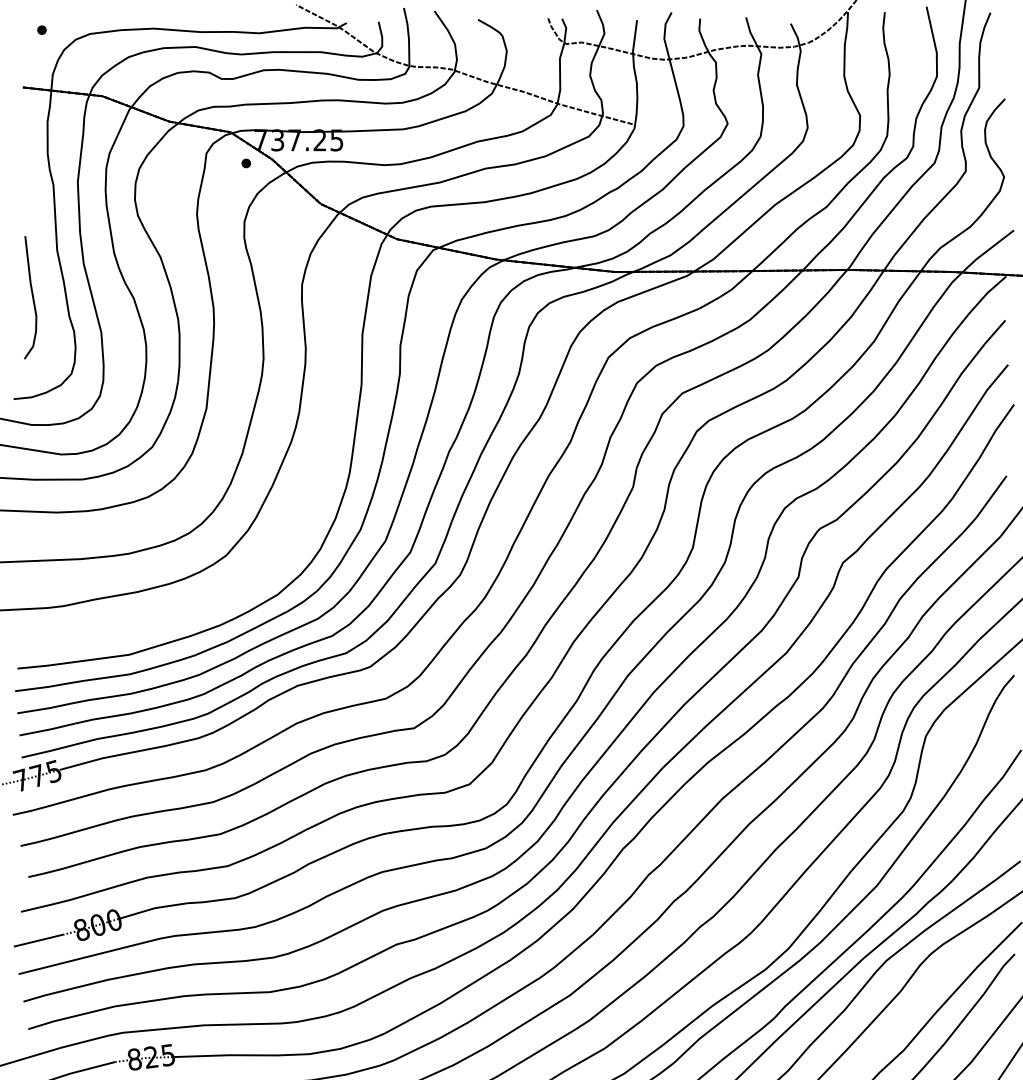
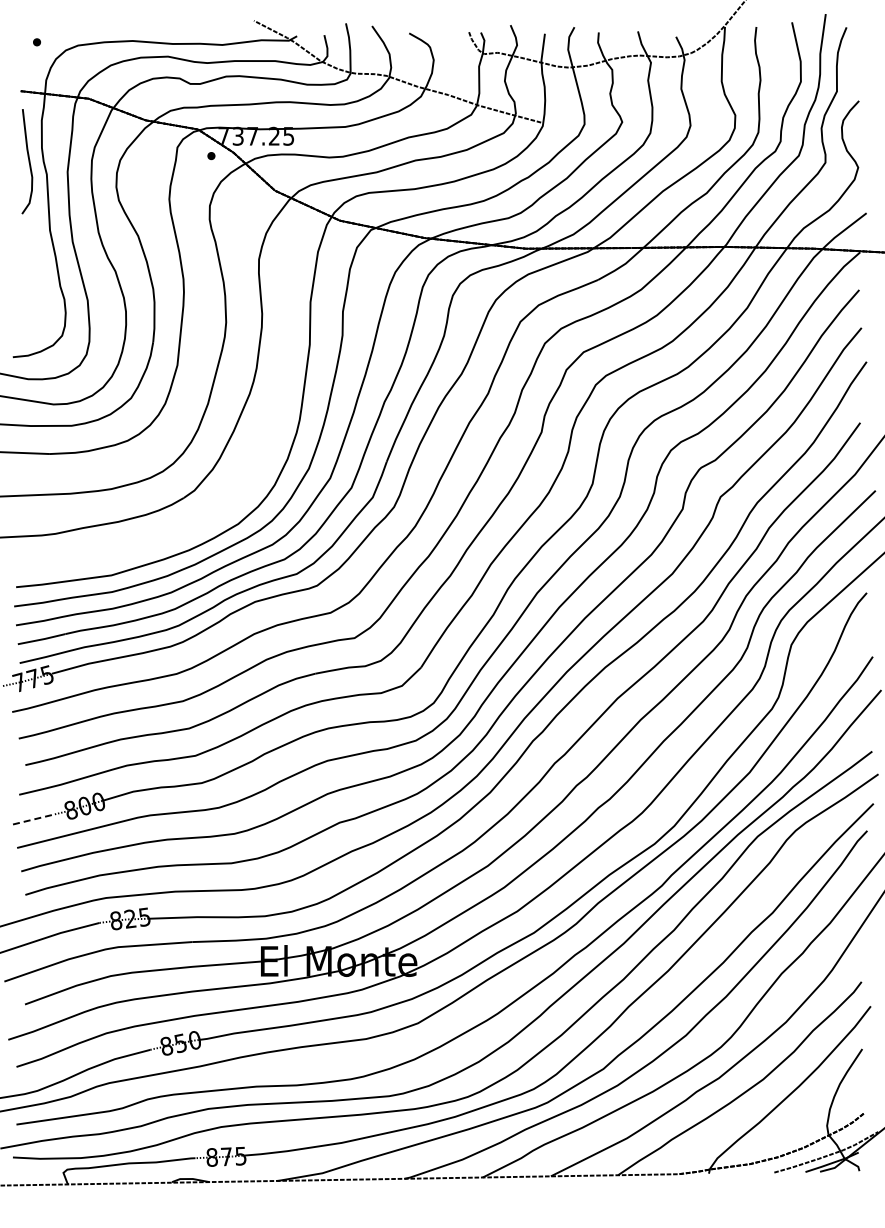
curve: (31, 297) -> (28, 161), moved
line: (37, 940) -> (33, 819), solid -> dashed

